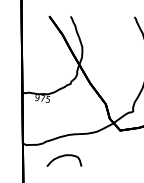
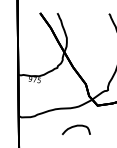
curve: (63, 157) -> (75, 127), moved

